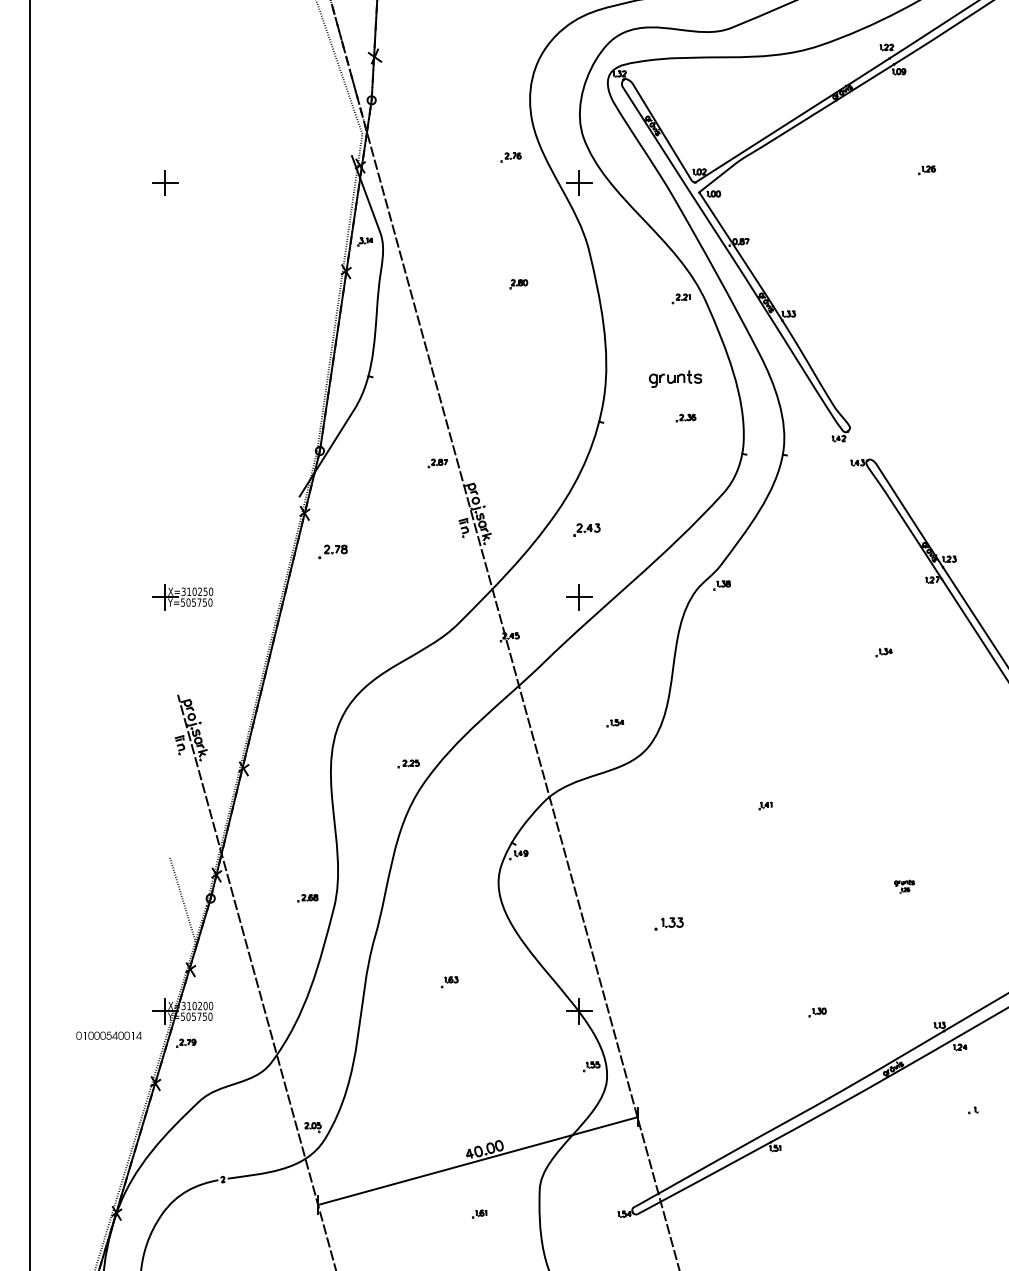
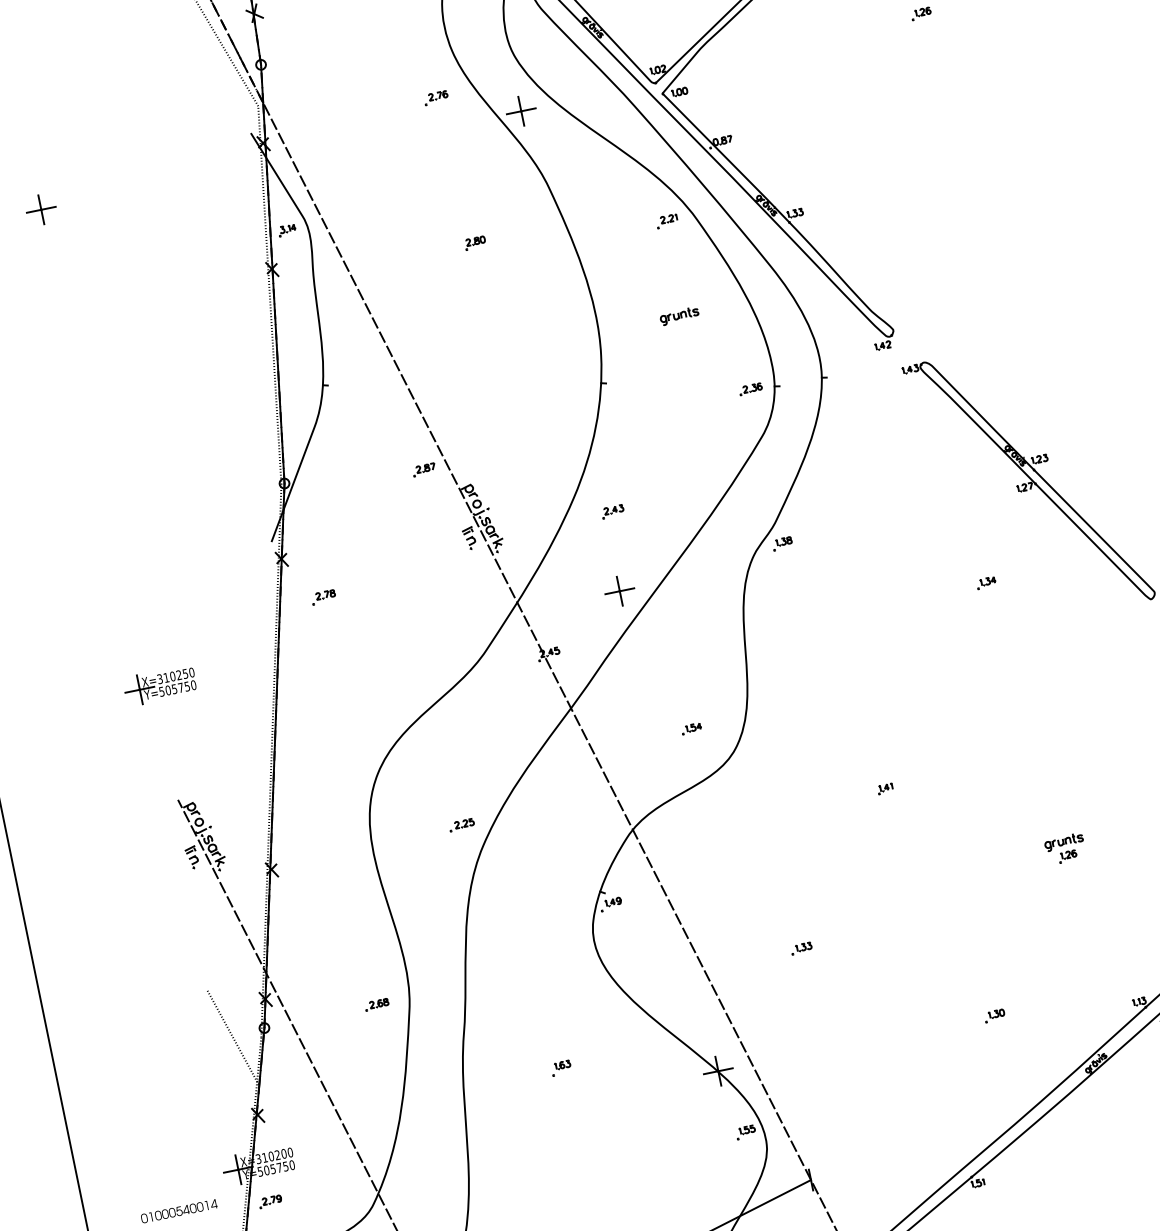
part: (675, 379) -> (679, 316), size x0.62
part: (685, 417) -> (749, 388), moved
part: (587, 530) -> (613, 512), size x0.71
part: (332, 551) -> (322, 596), size x0.71
part: (904, 886) -> (1065, 849), size x1.67
part: (668, 923) -> (800, 948), size x0.62

